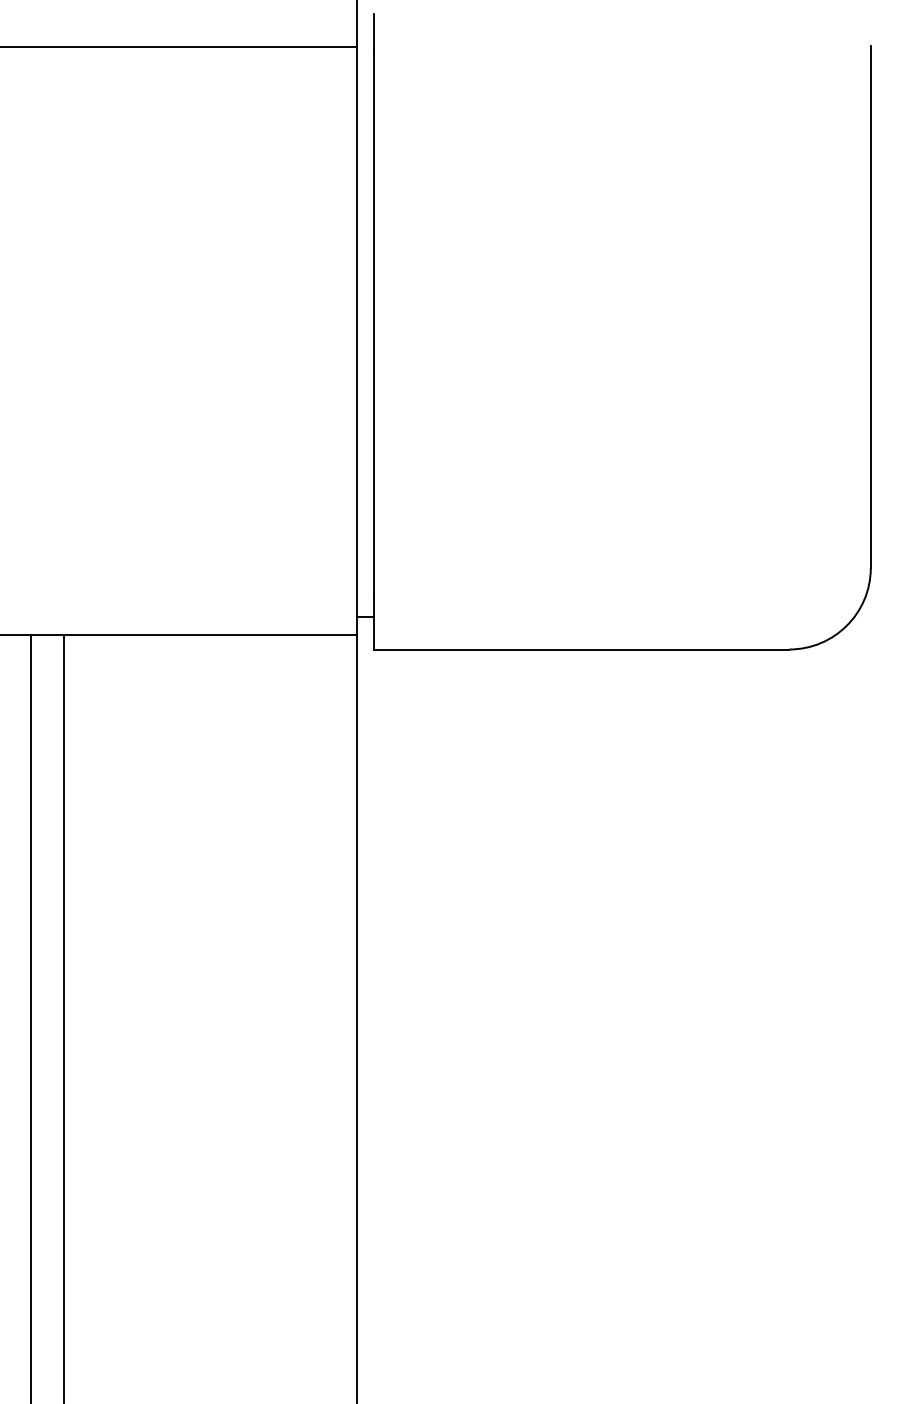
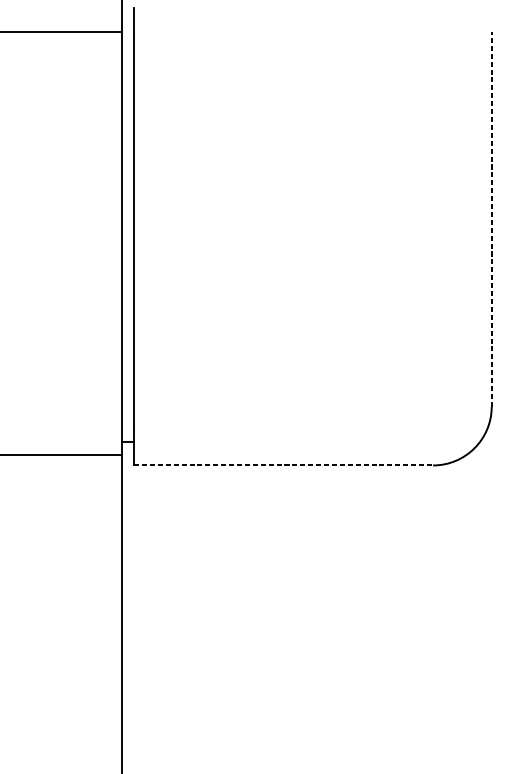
line: (870, 307) -> (491, 219), solid -> dashed
line: (581, 649) -> (283, 465), solid -> dashed

